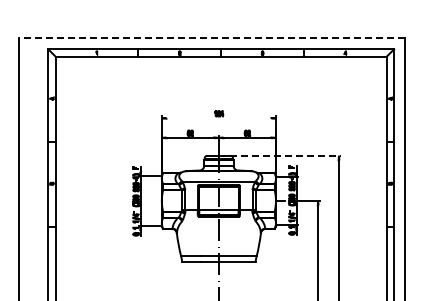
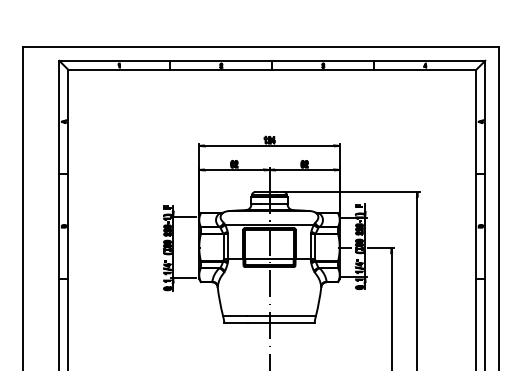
line: (211, 38) -> (260, 47), dashed -> solid
line: (218, 118) -> (269, 146), added
line: (286, 155) -> (352, 191), dashed -> solid

